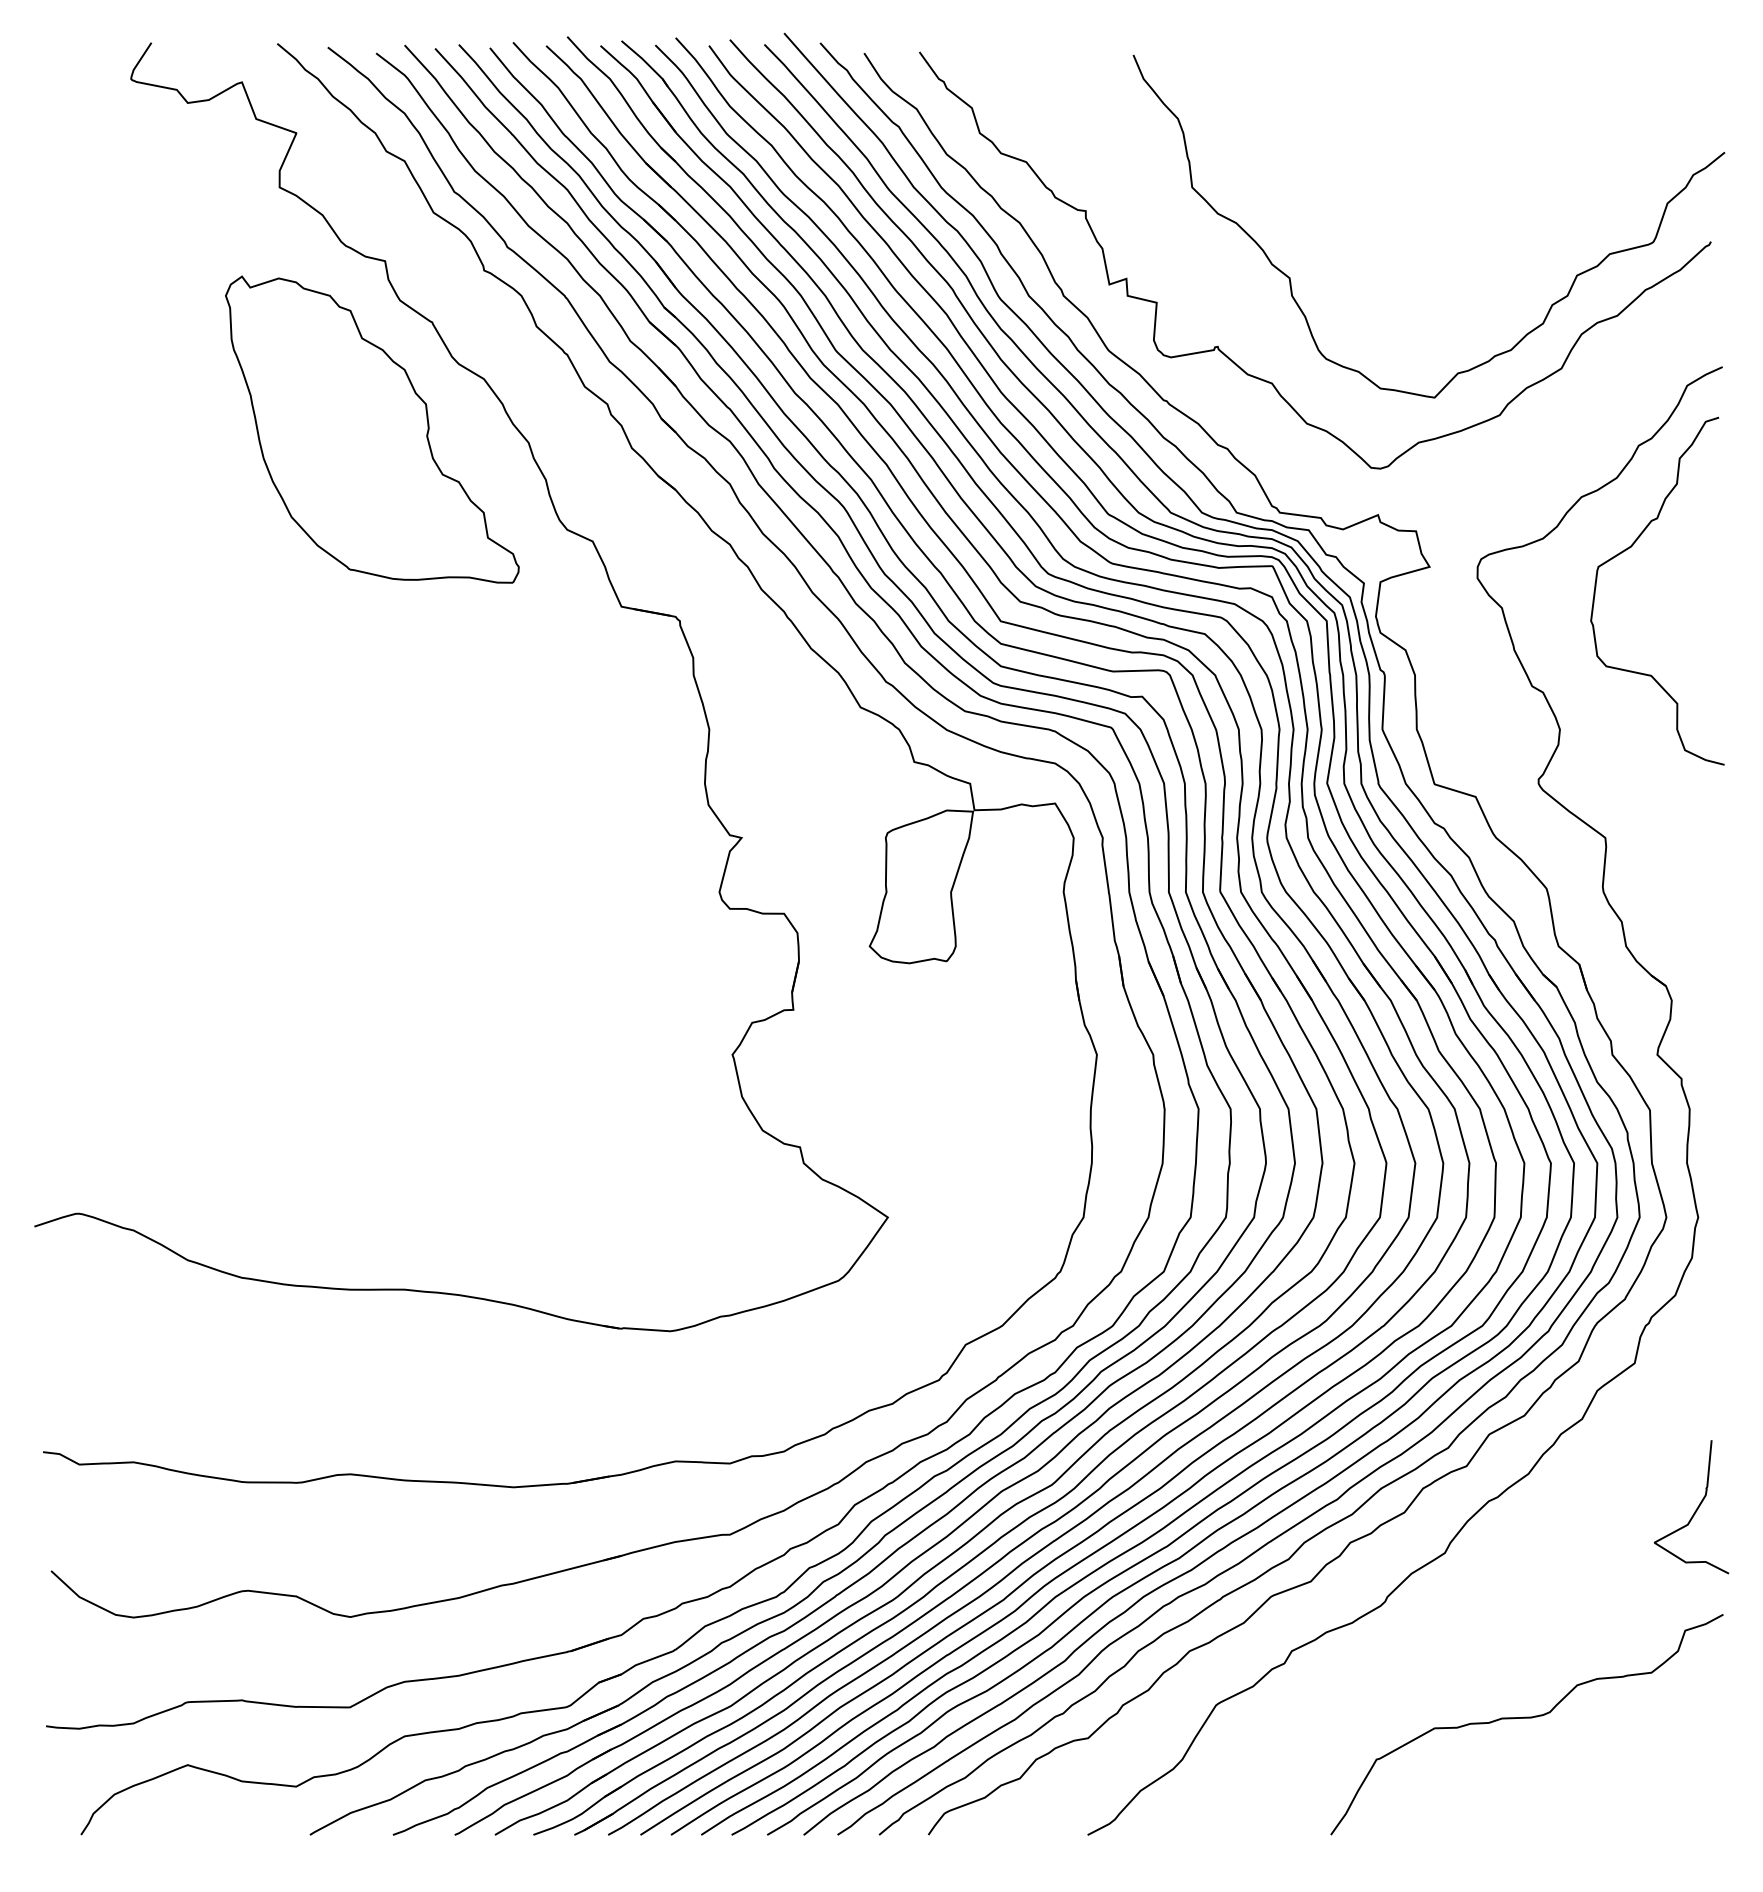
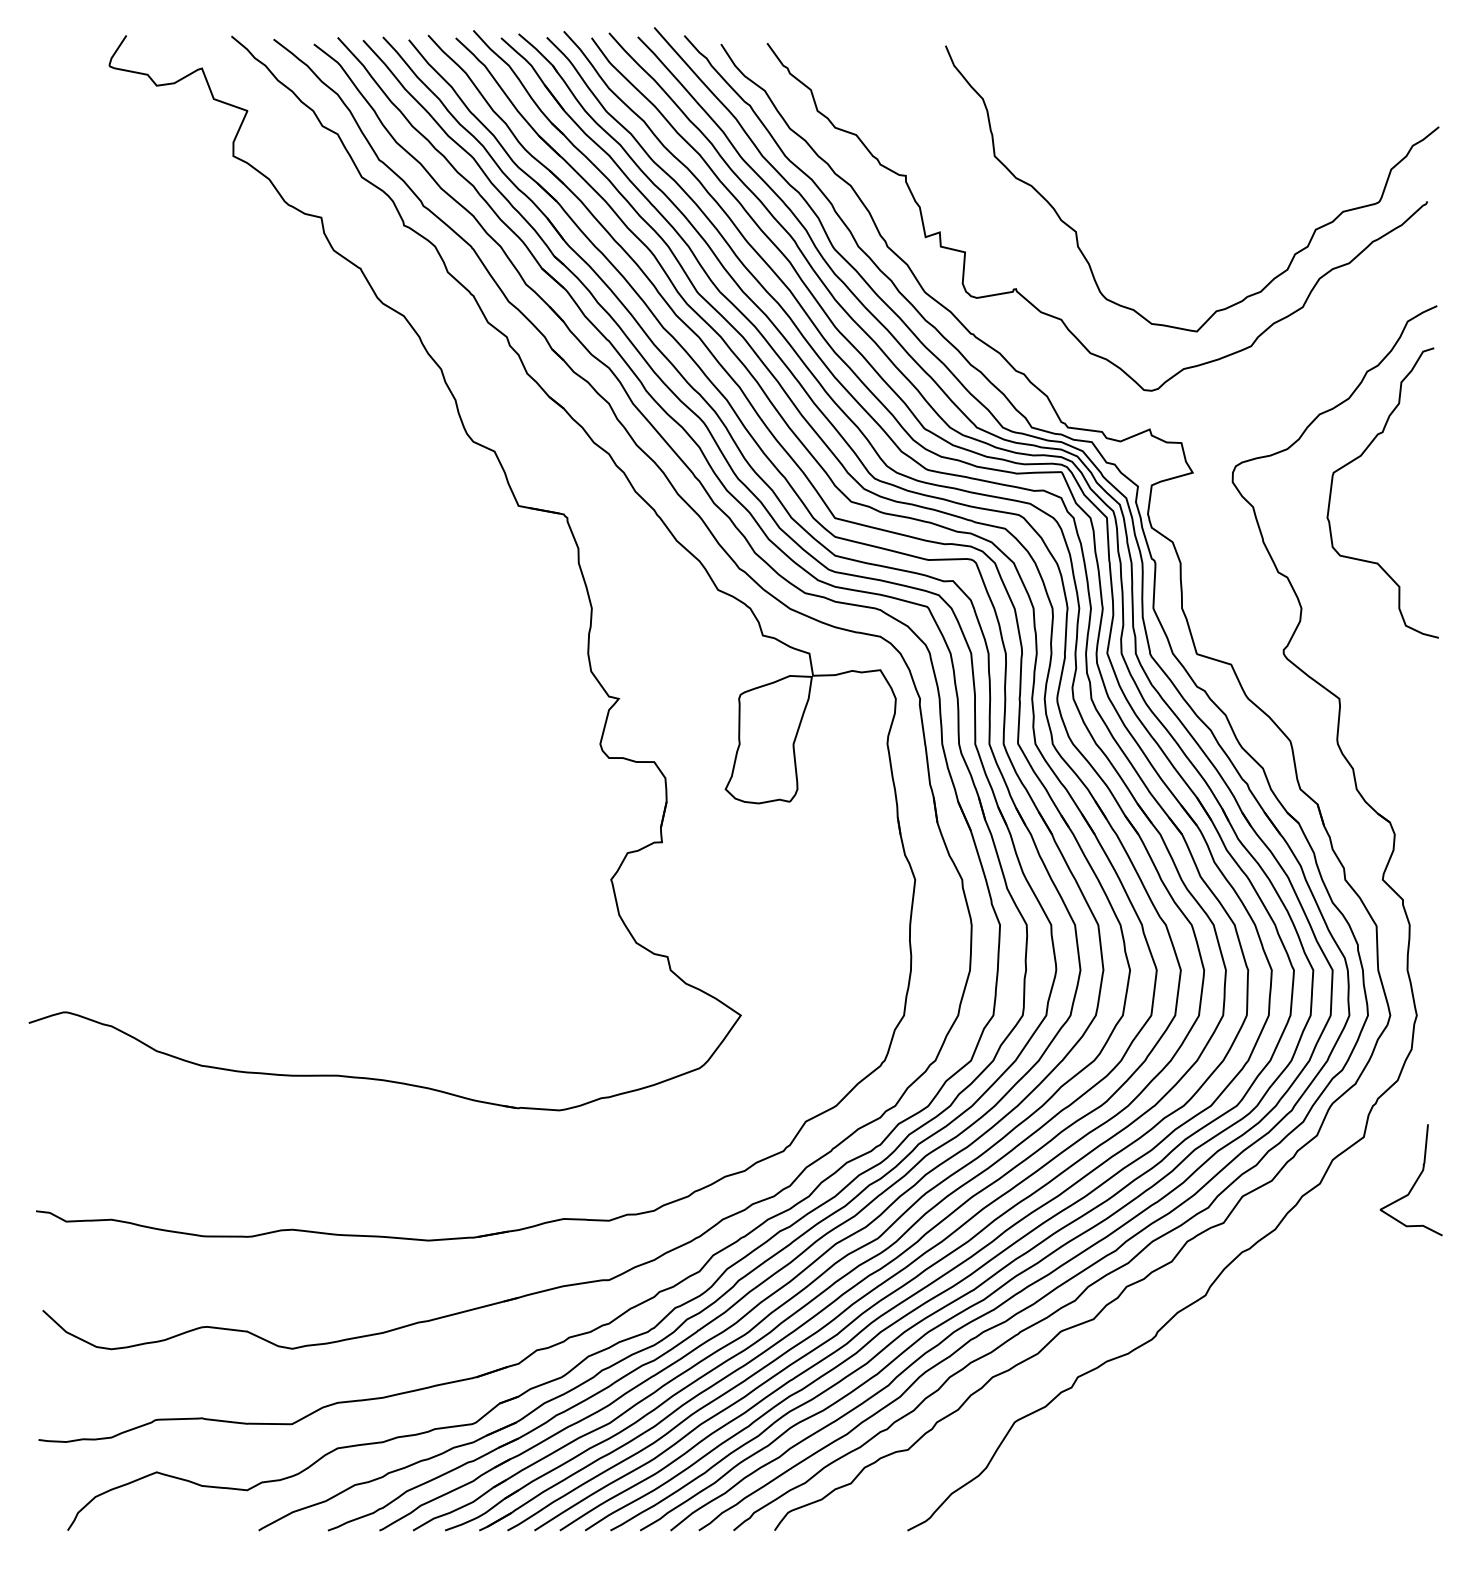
part: (372, 428) -> (310, 357), removed
curve: (1695, 1509) -> (1414, 1182), moved
curve: (1527, 1718) -> (1274, 1433), removed

